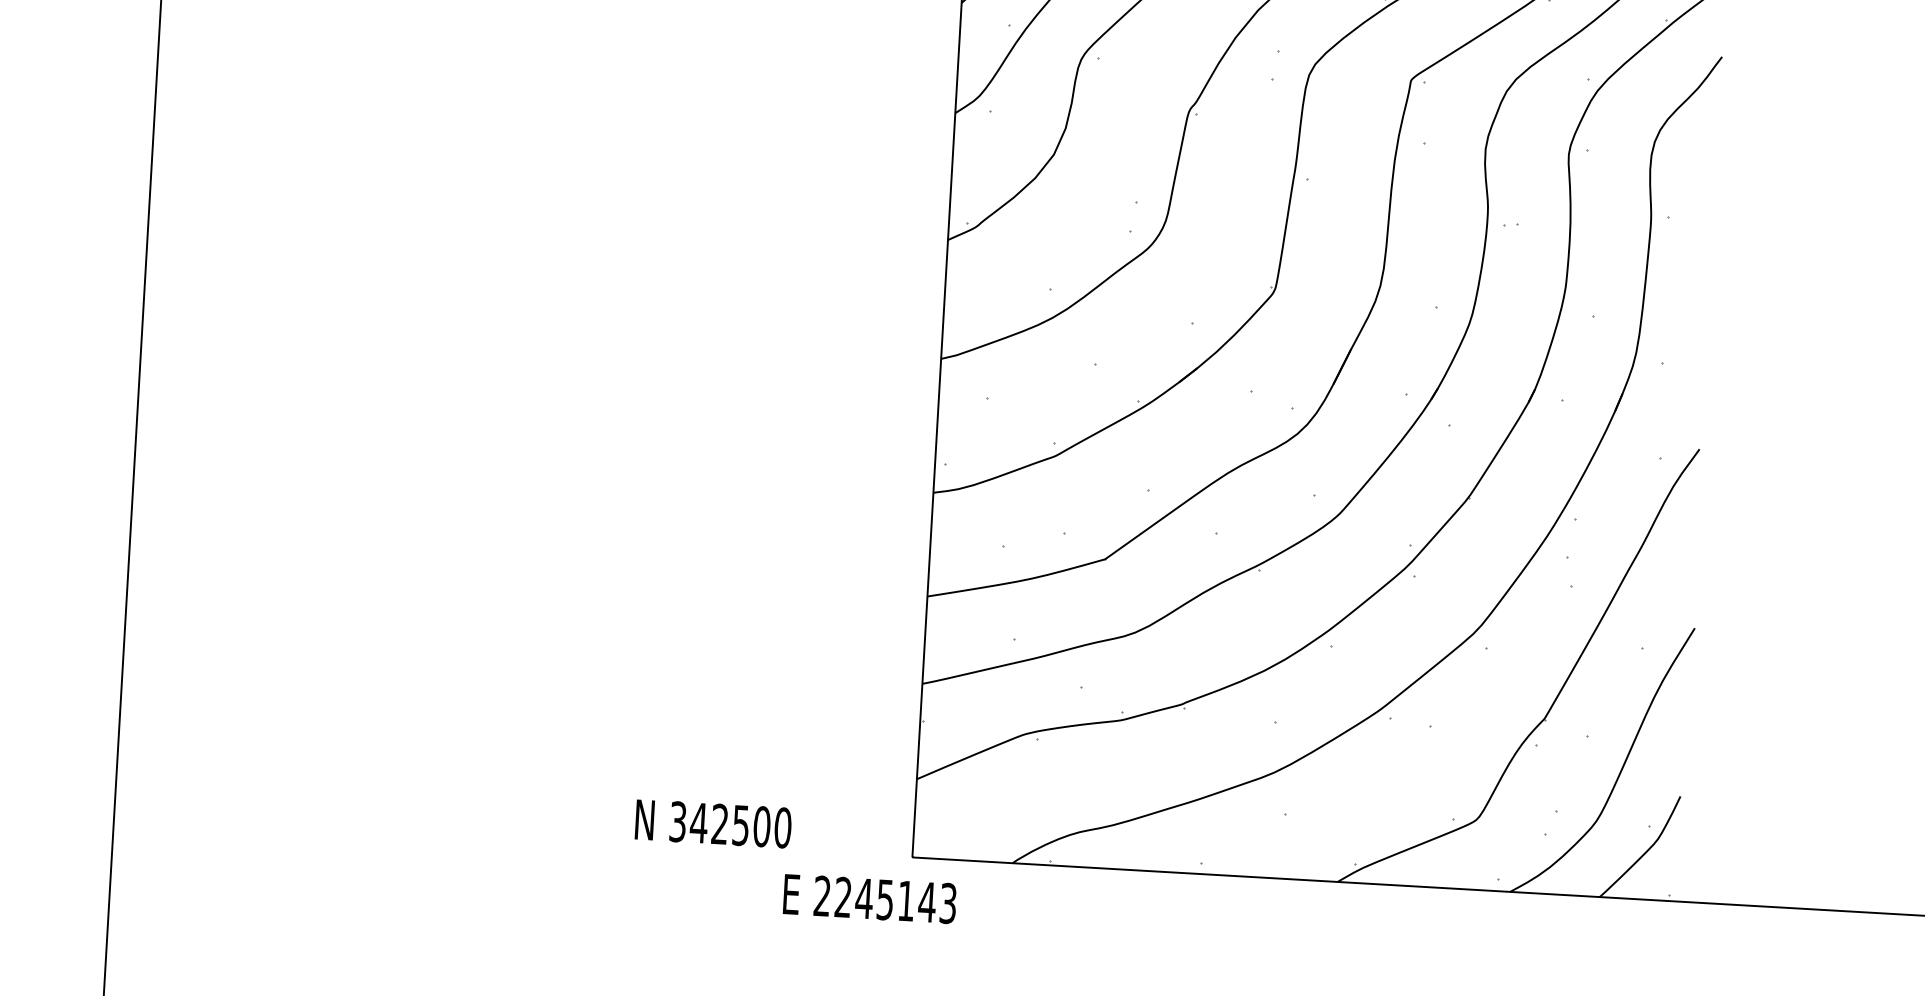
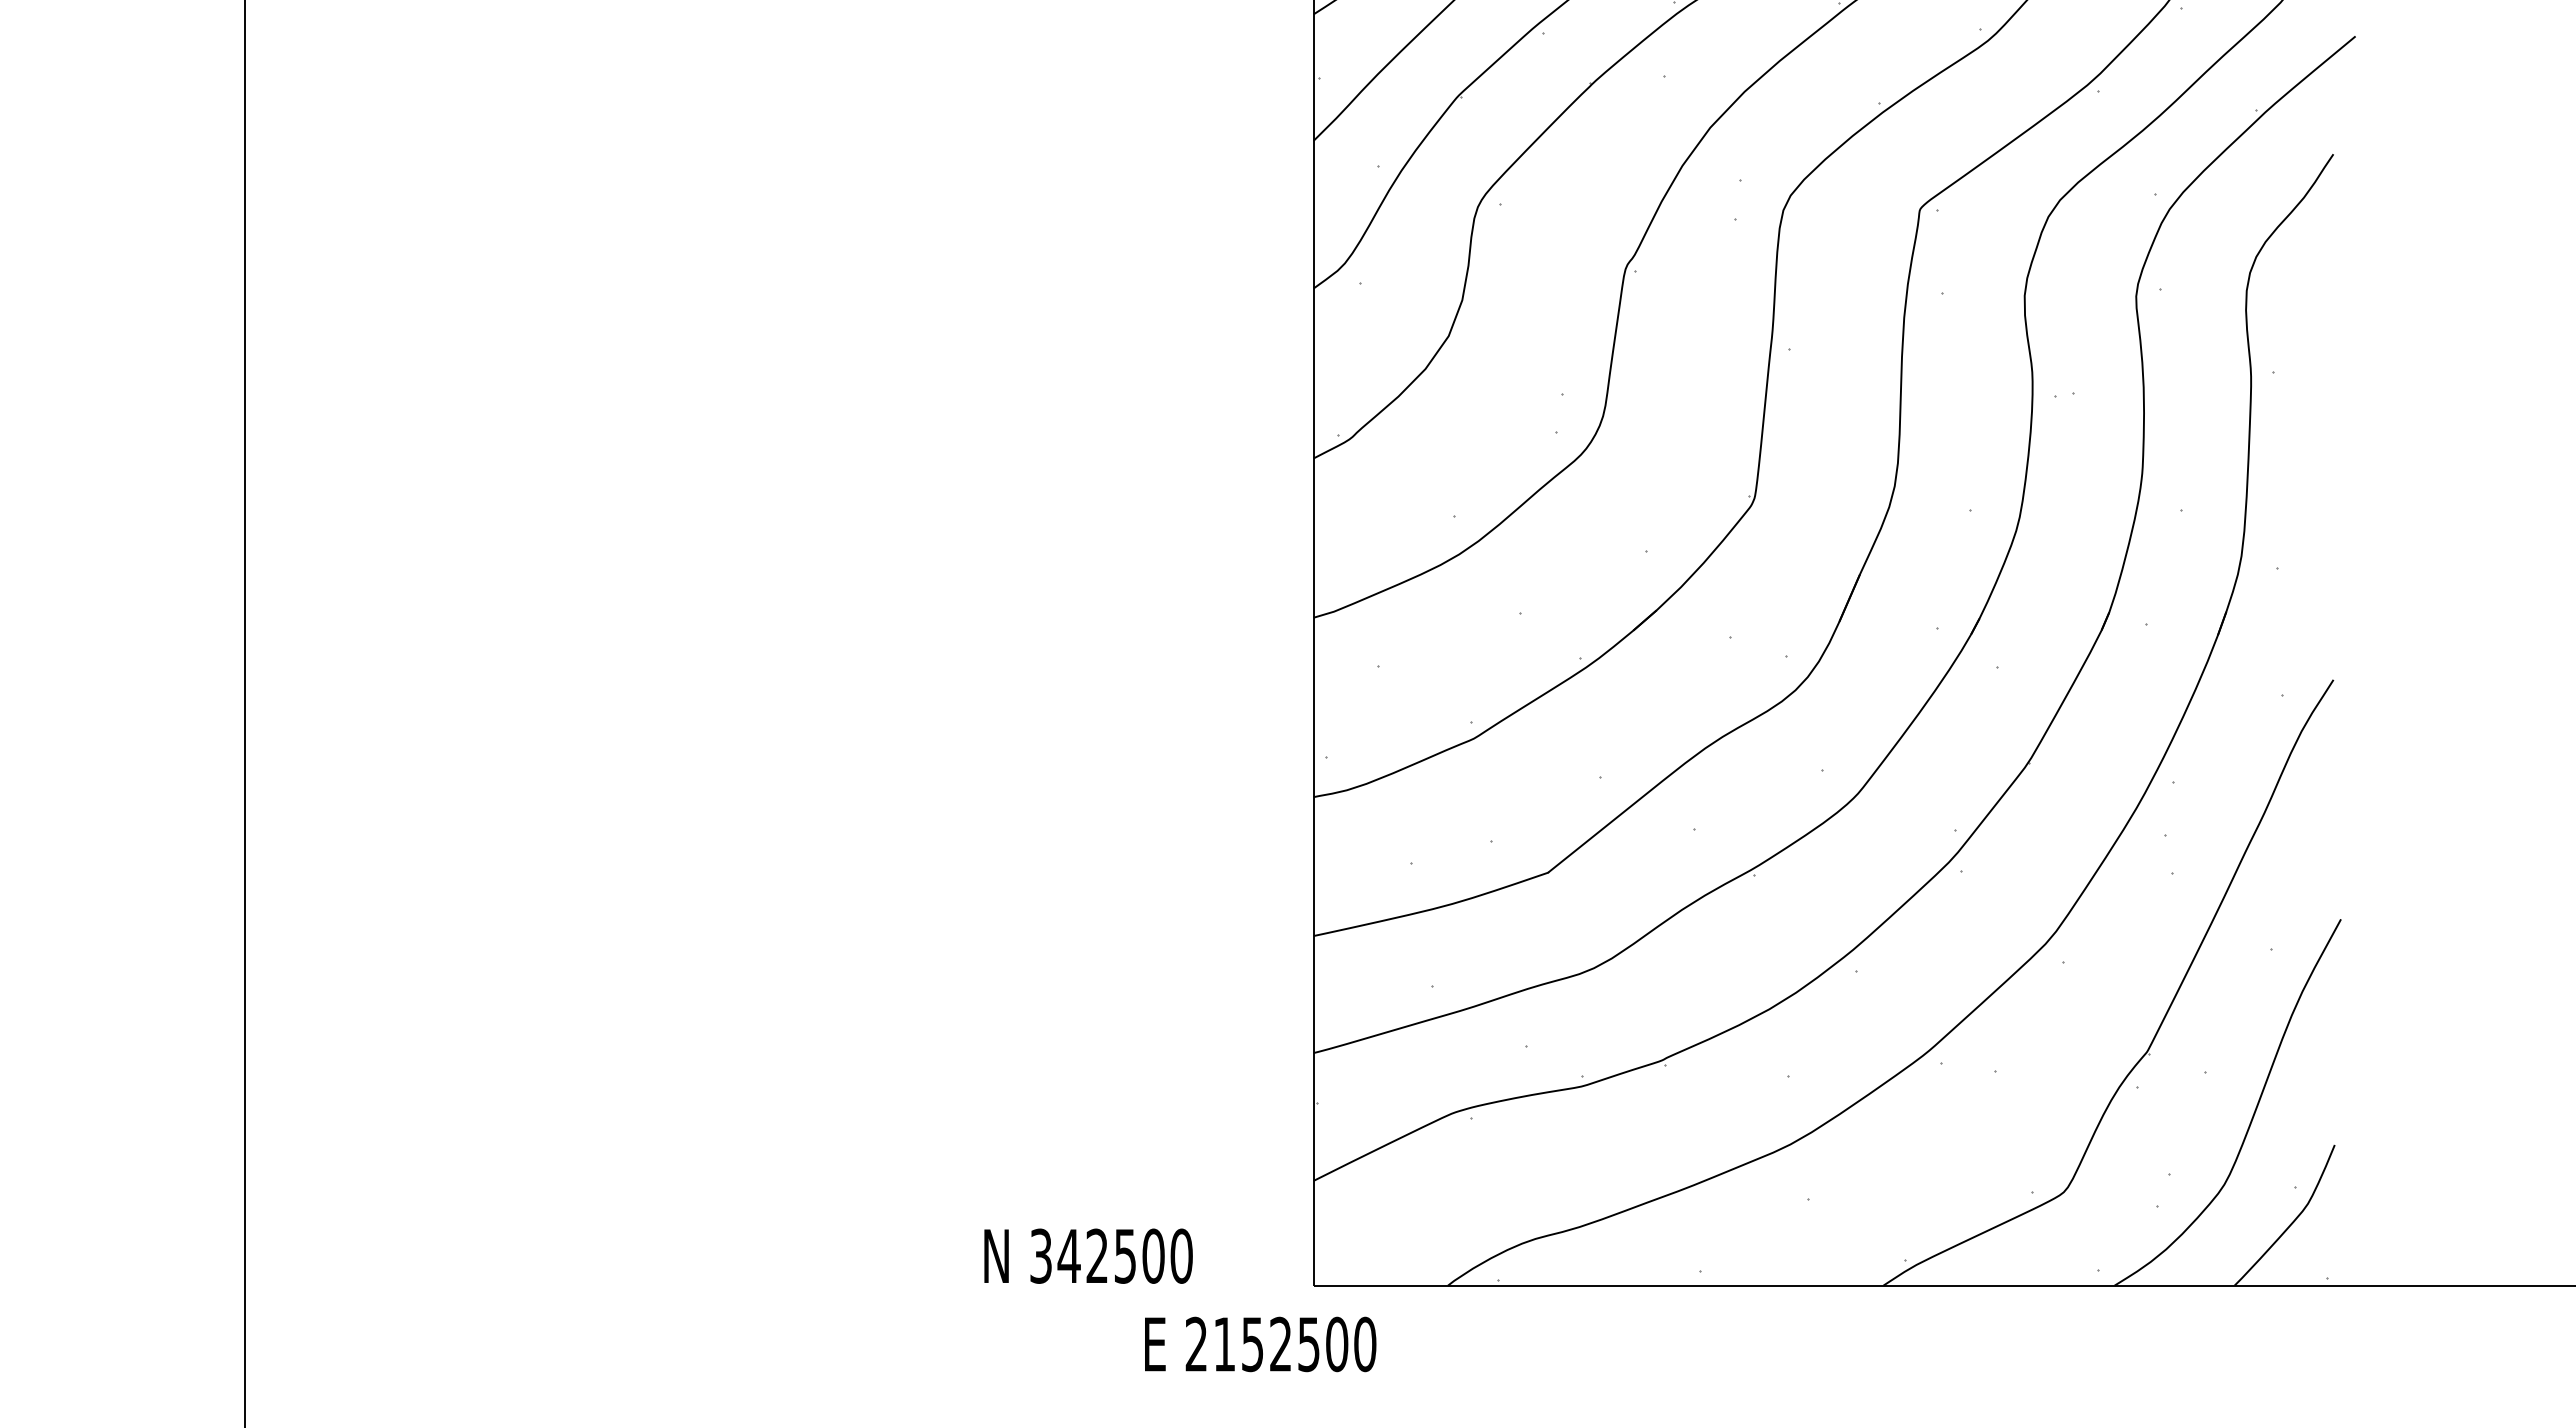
text: (713, 823) -> (1088, 1255), moved
text: (896, 900) -> (1295, 1344), 2245143 -> 2152500

